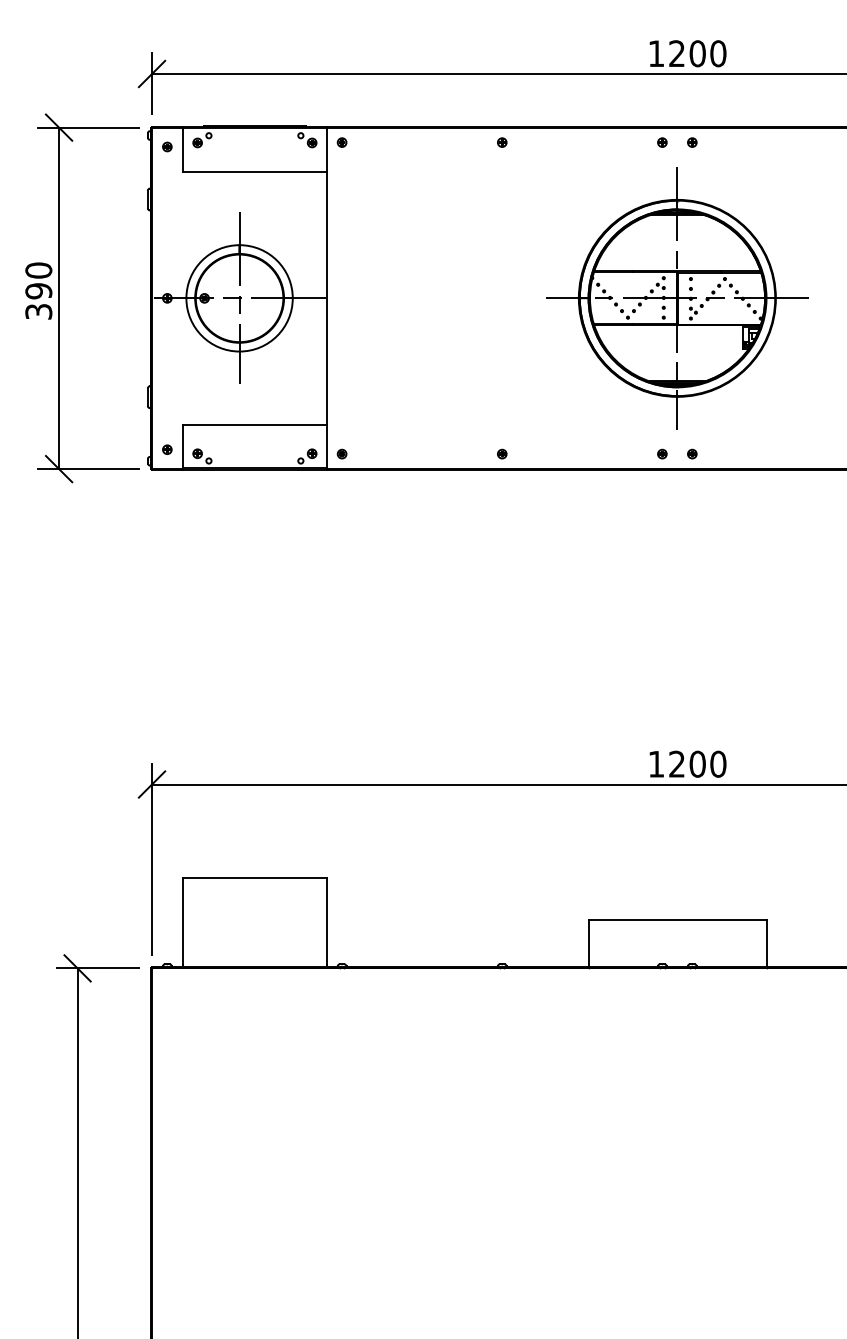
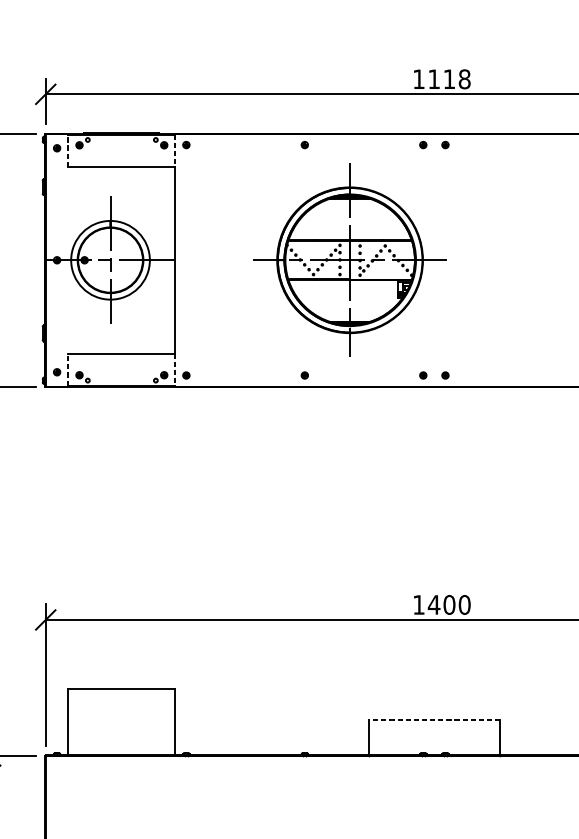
text: (697, 53) -> (449, 79), 1200 -> 1118
line: (182, 150) -> (68, 150), solid -> dashed
line: (327, 150) -> (175, 150), solid -> dashed
part: (677, 298) -> (350, 260), moved
line: (182, 446) -> (68, 369), solid -> dashed
line: (327, 446) -> (175, 369), solid -> dashed
text: (676, 763) -> (433, 604), 1200 -> 1400
line: (677, 920) -> (434, 720), solid -> dashed

